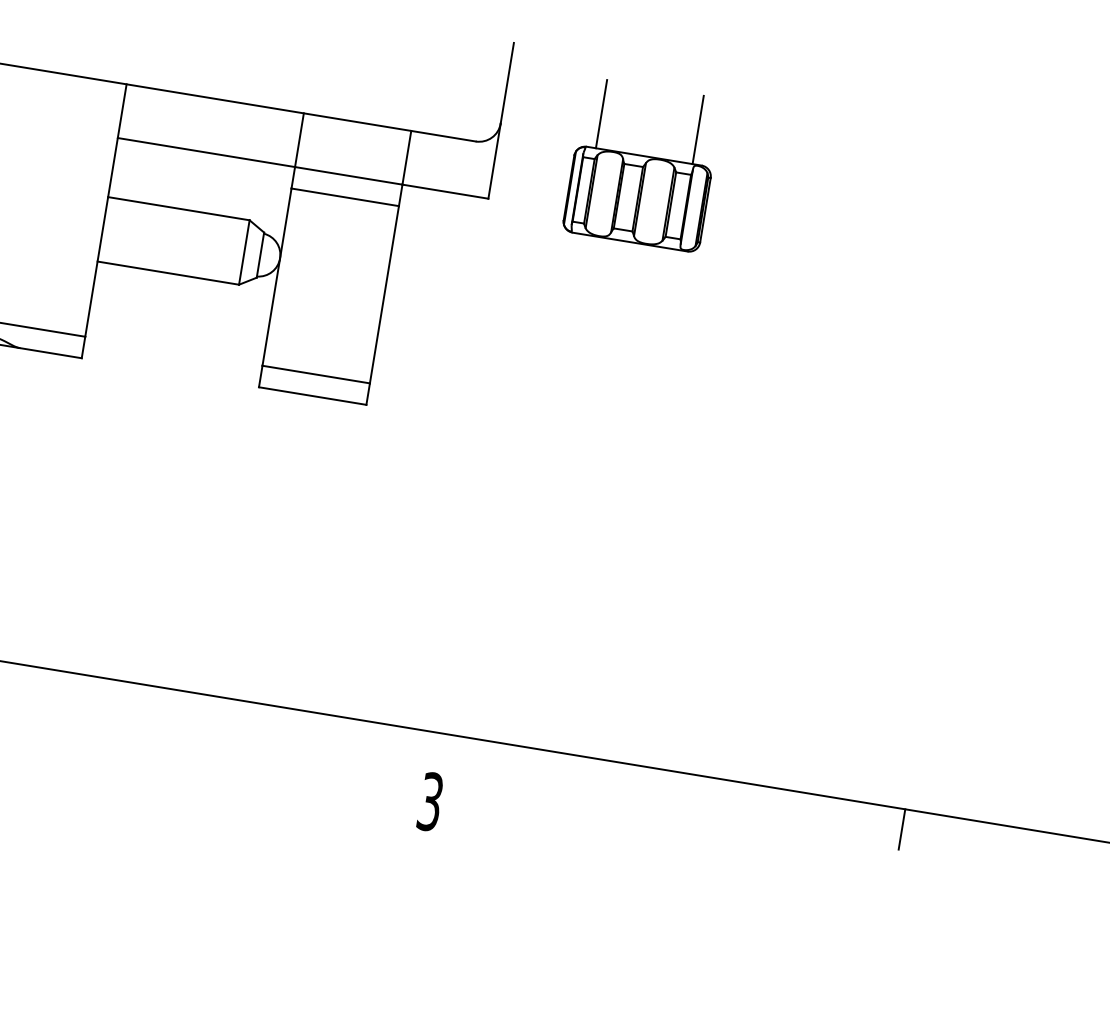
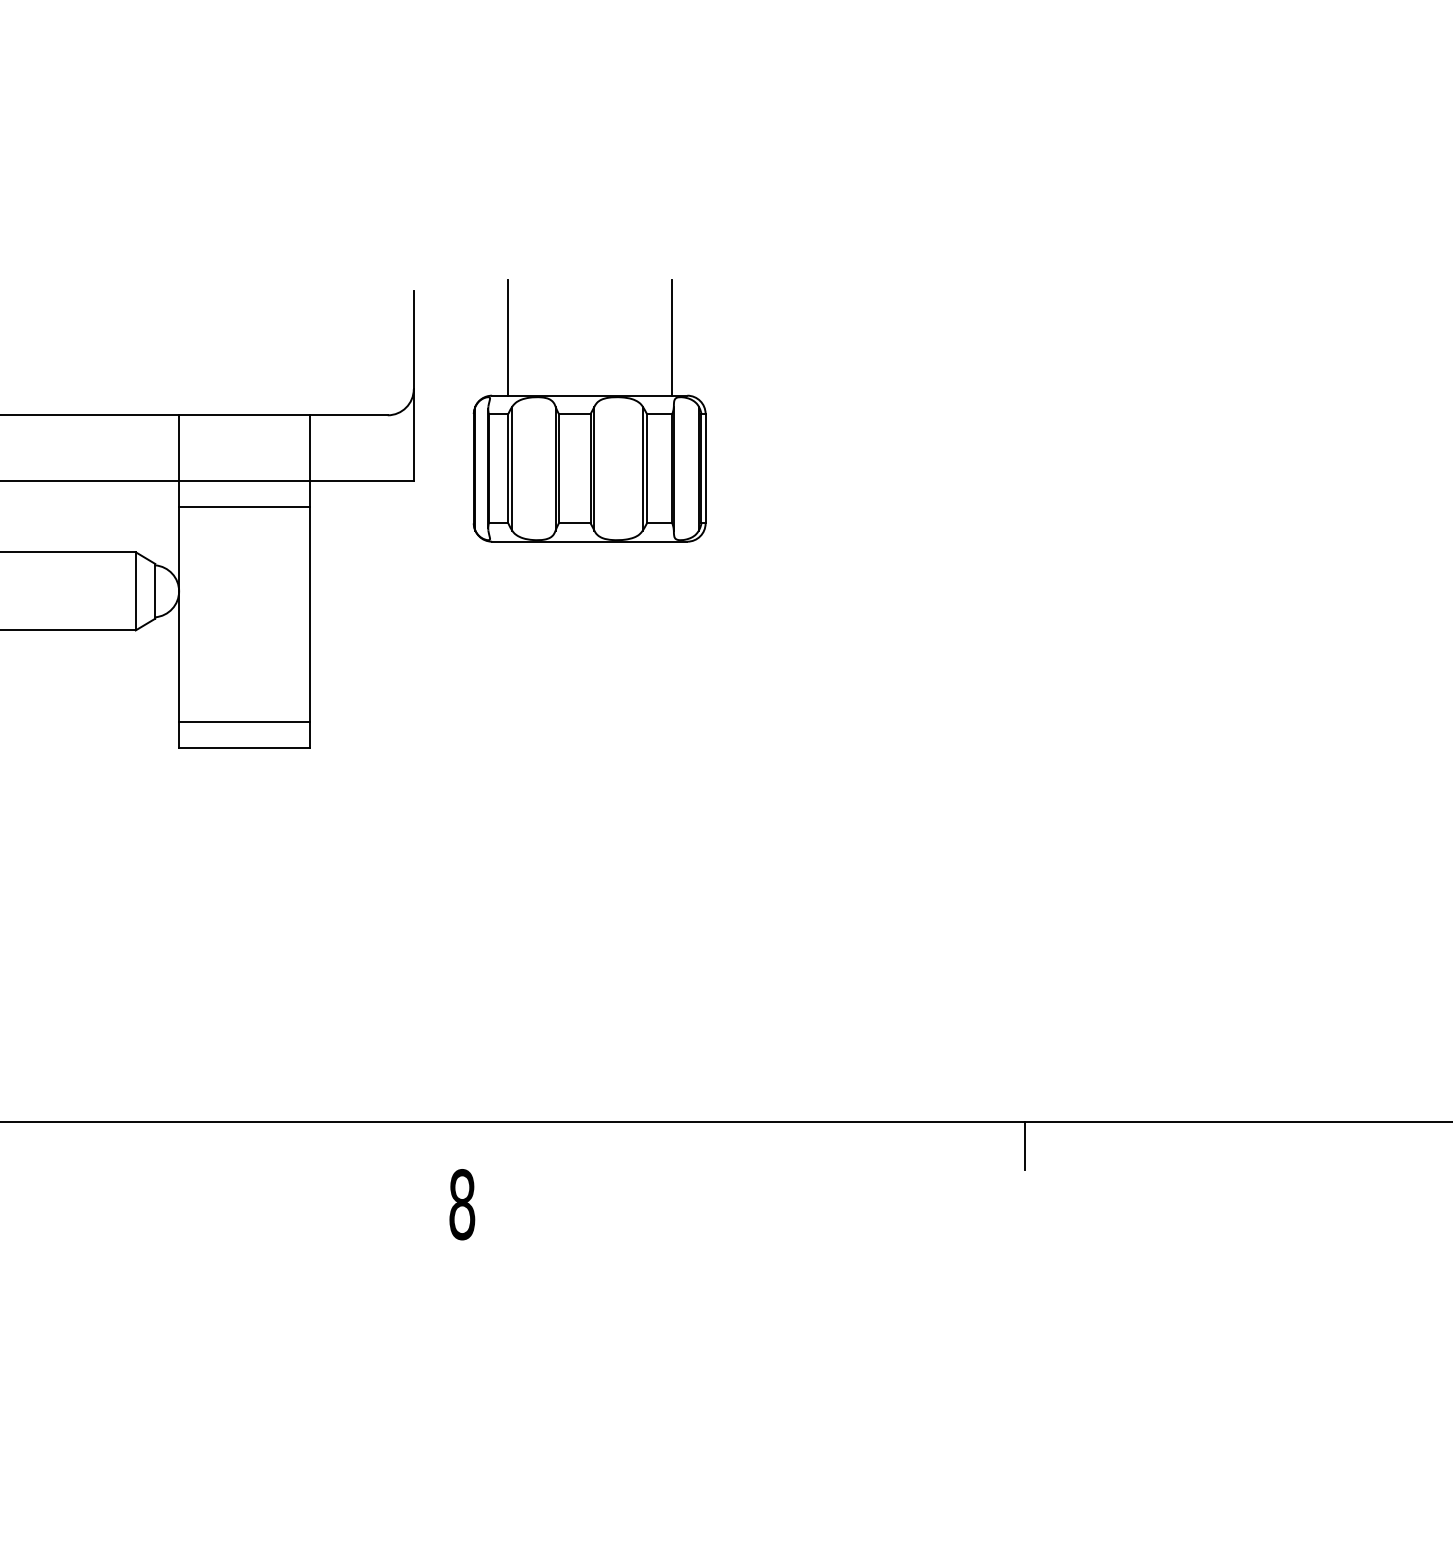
part: (642, 164) -> (589, 410), size x1.4
text: (430, 801) -> (462, 1204), 3 -> 8

